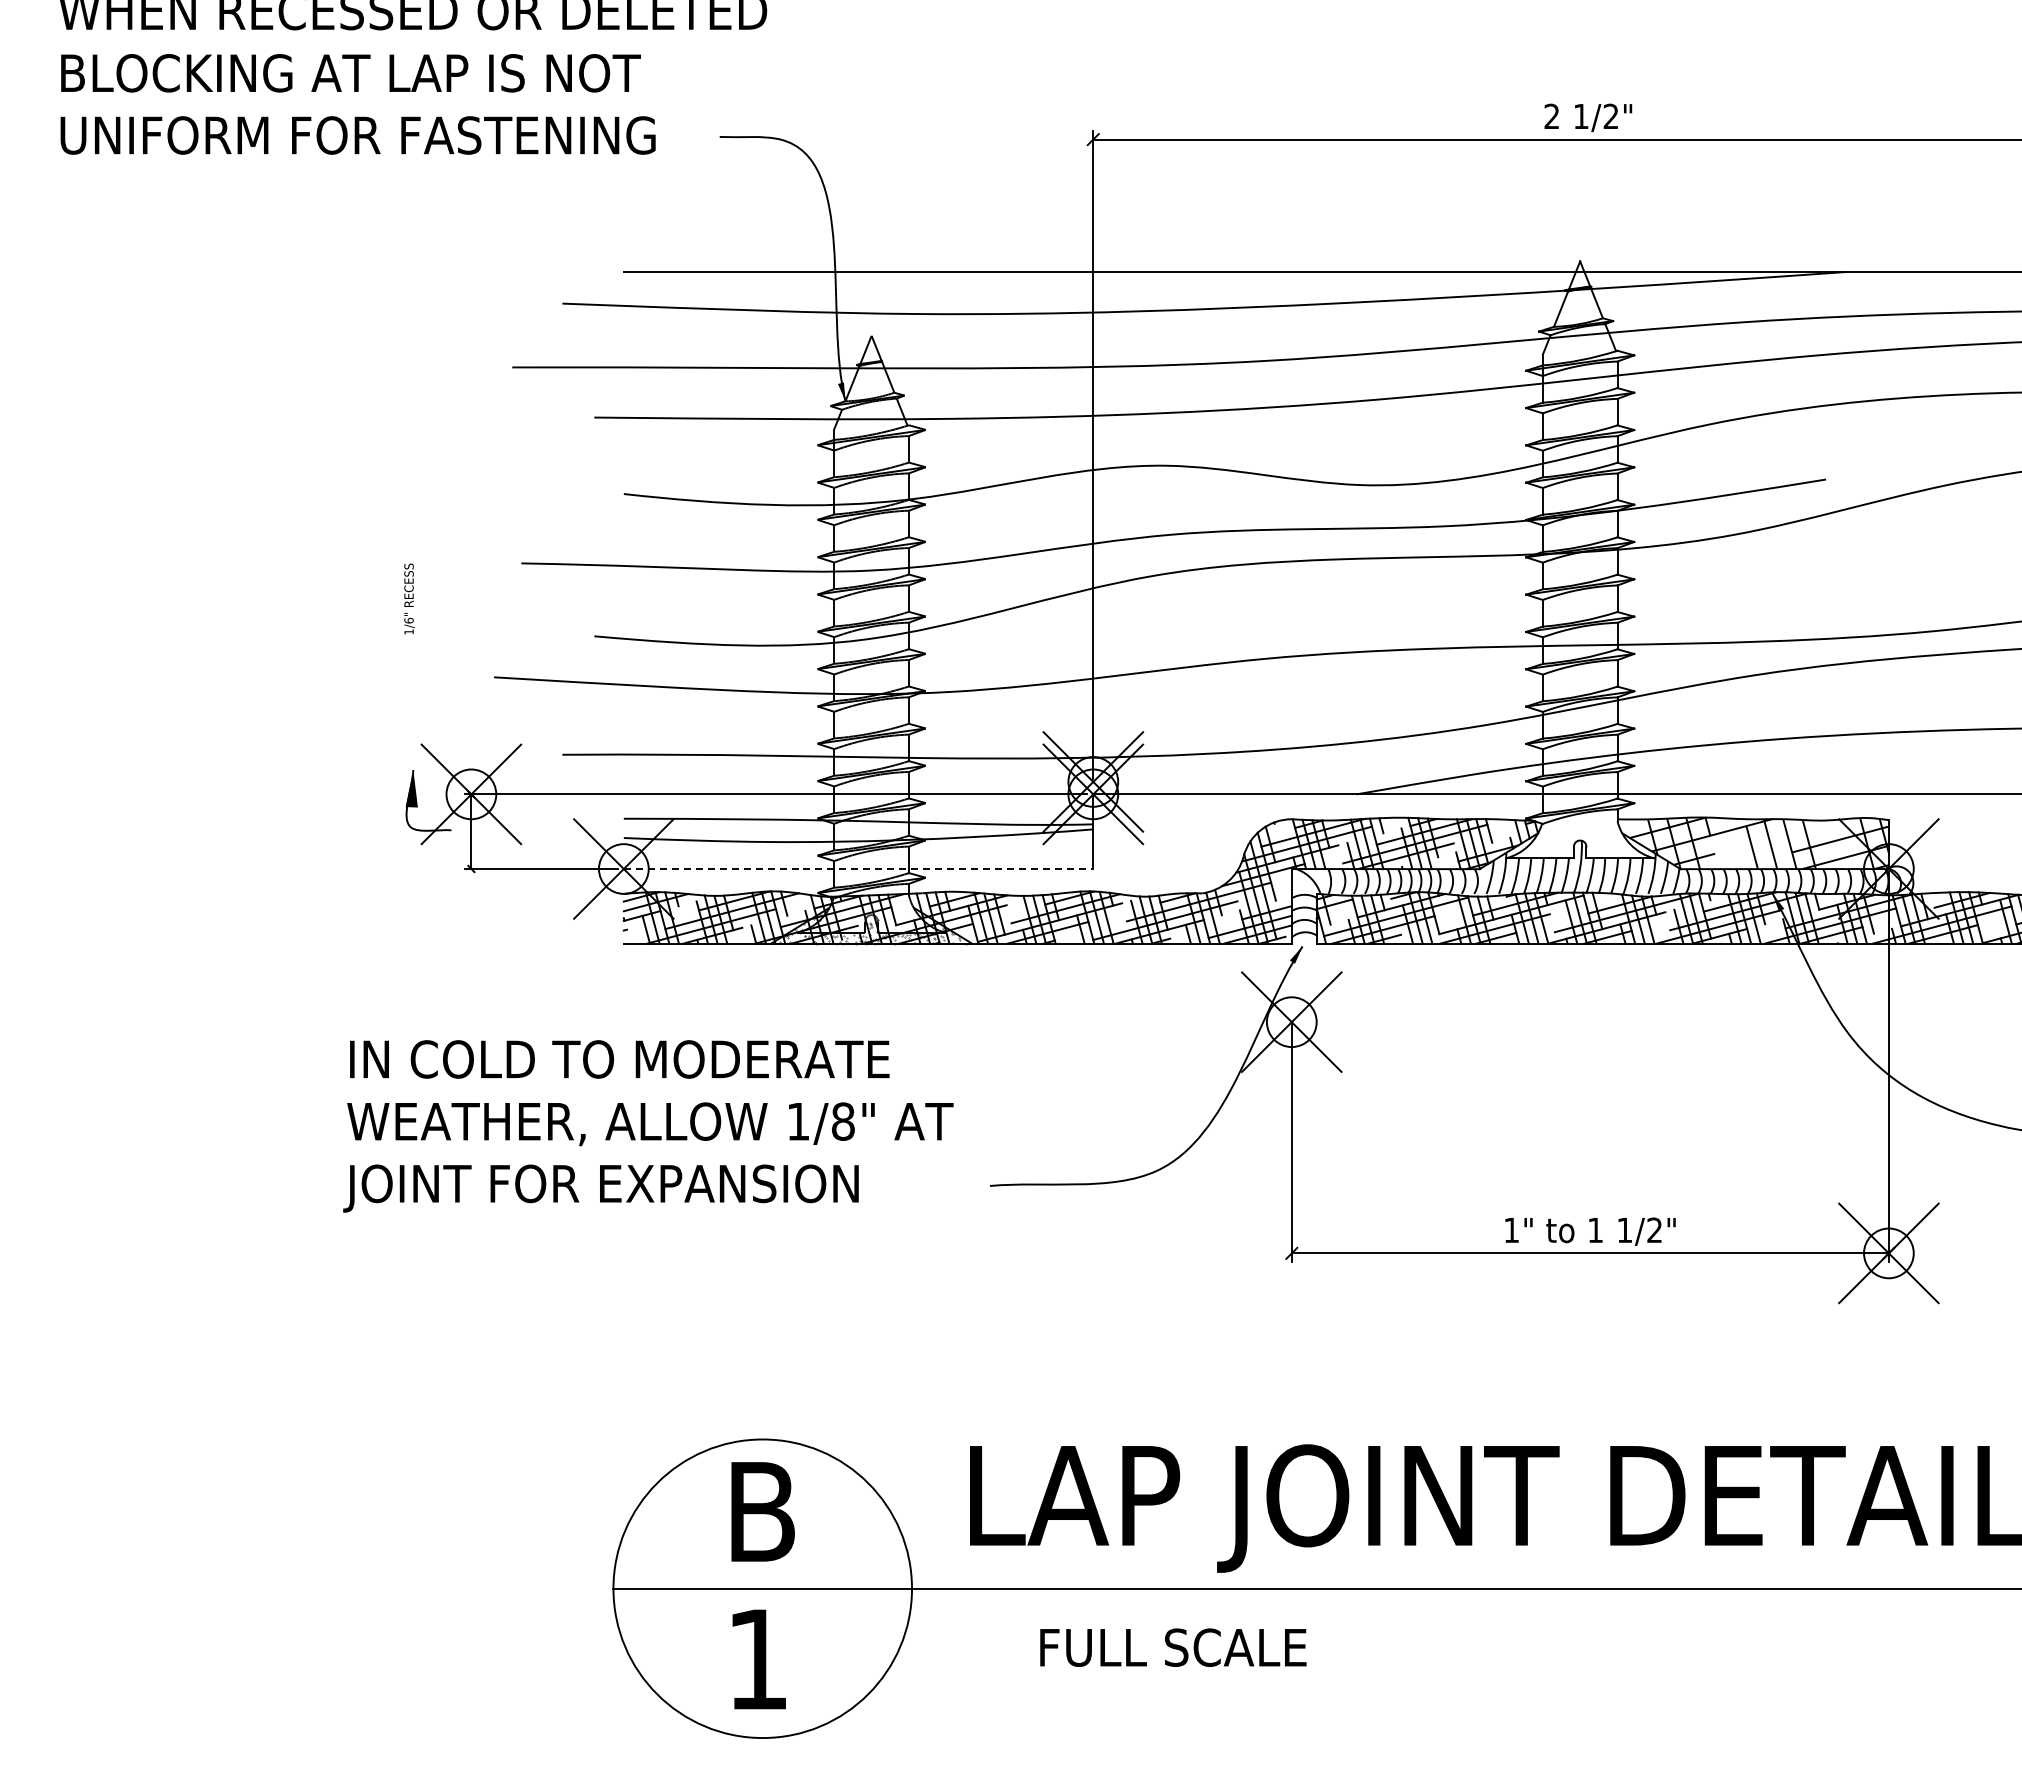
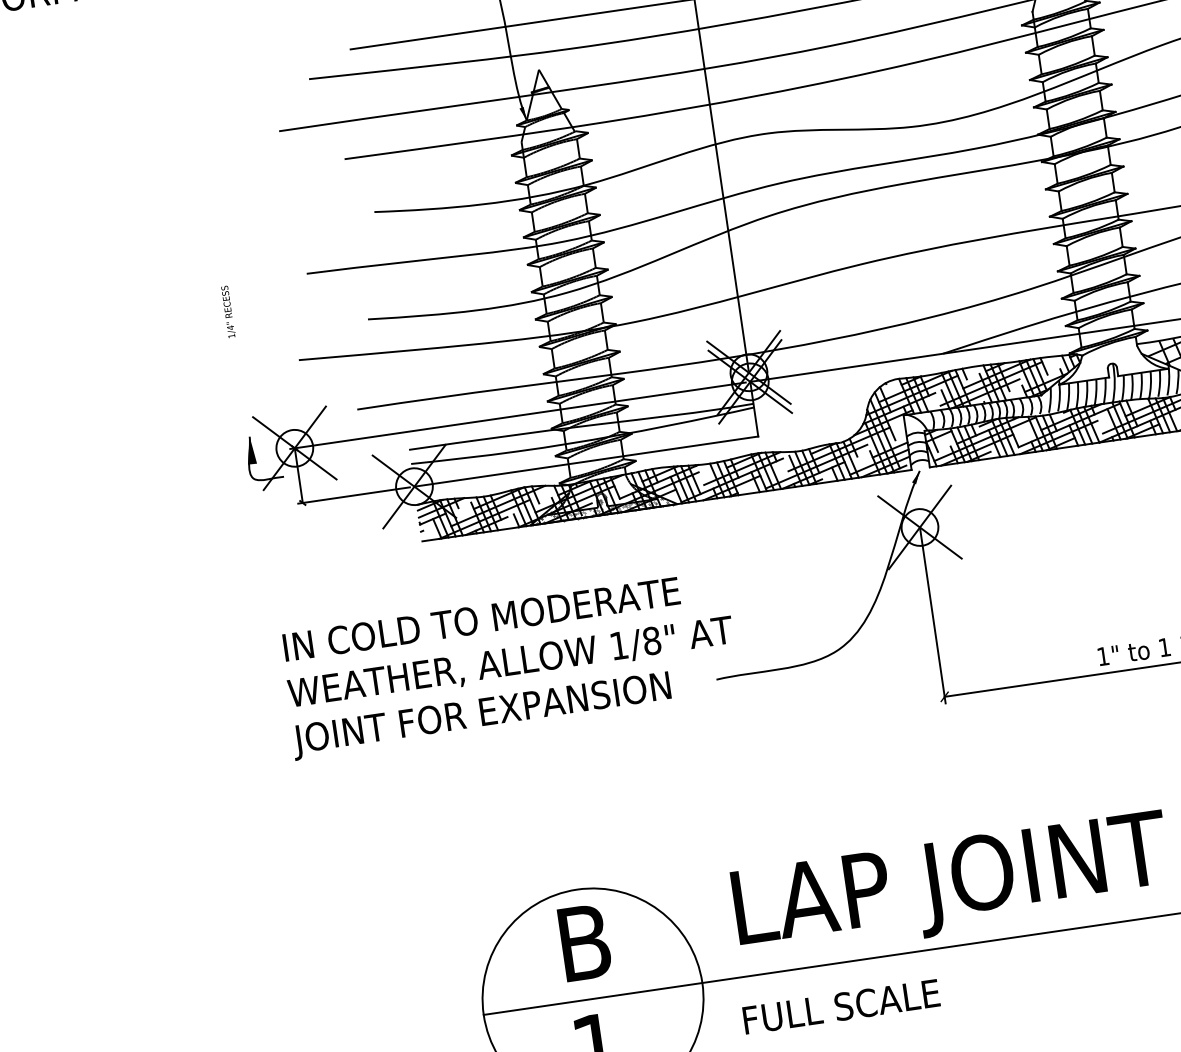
text: (408, 620) -> (230, 327), 1/6" -> 1/4"
line: (858, 869) -> (586, 461), dashed -> solid
text: (648, 1126) -> (509, 665), moved
text: (1173, 1647) -> (841, 1006), moved

